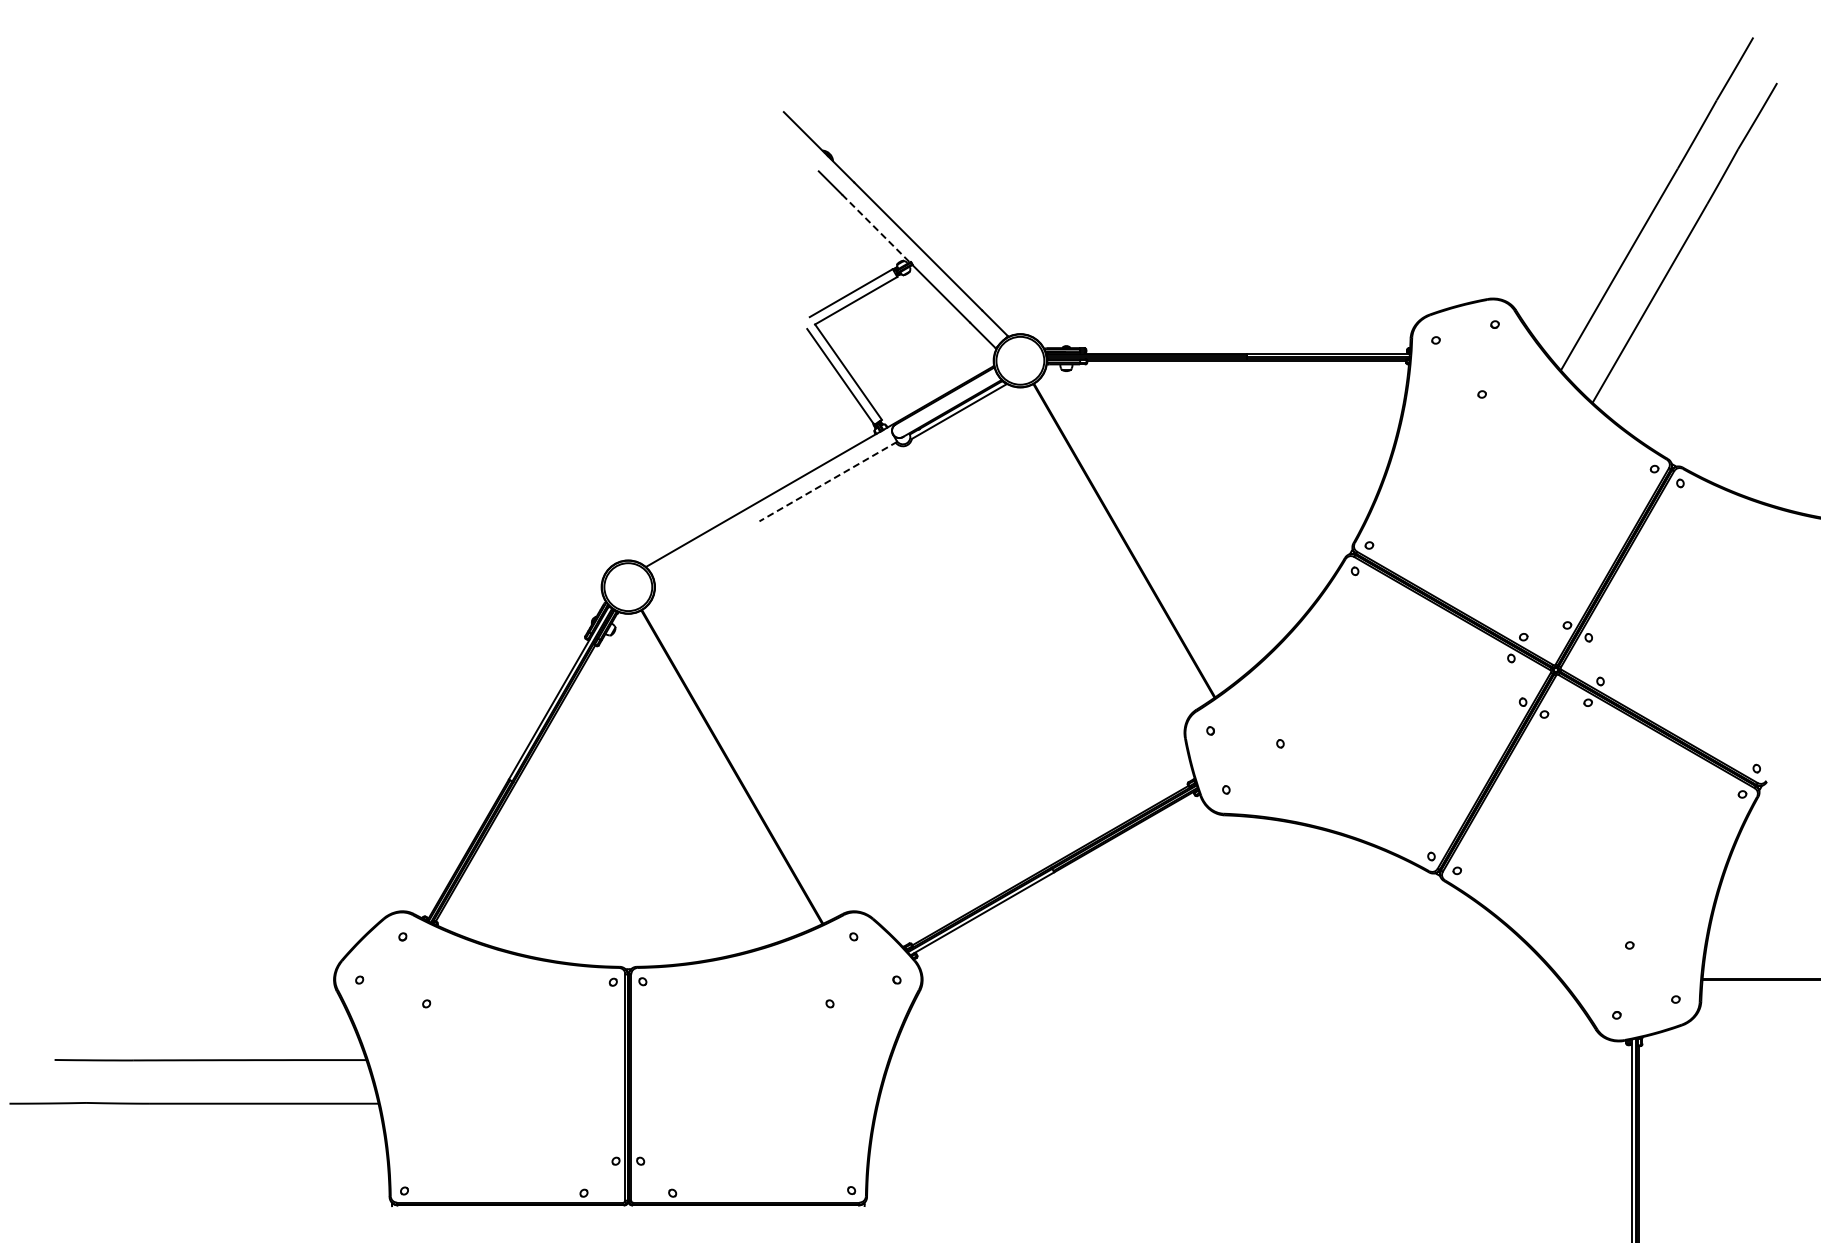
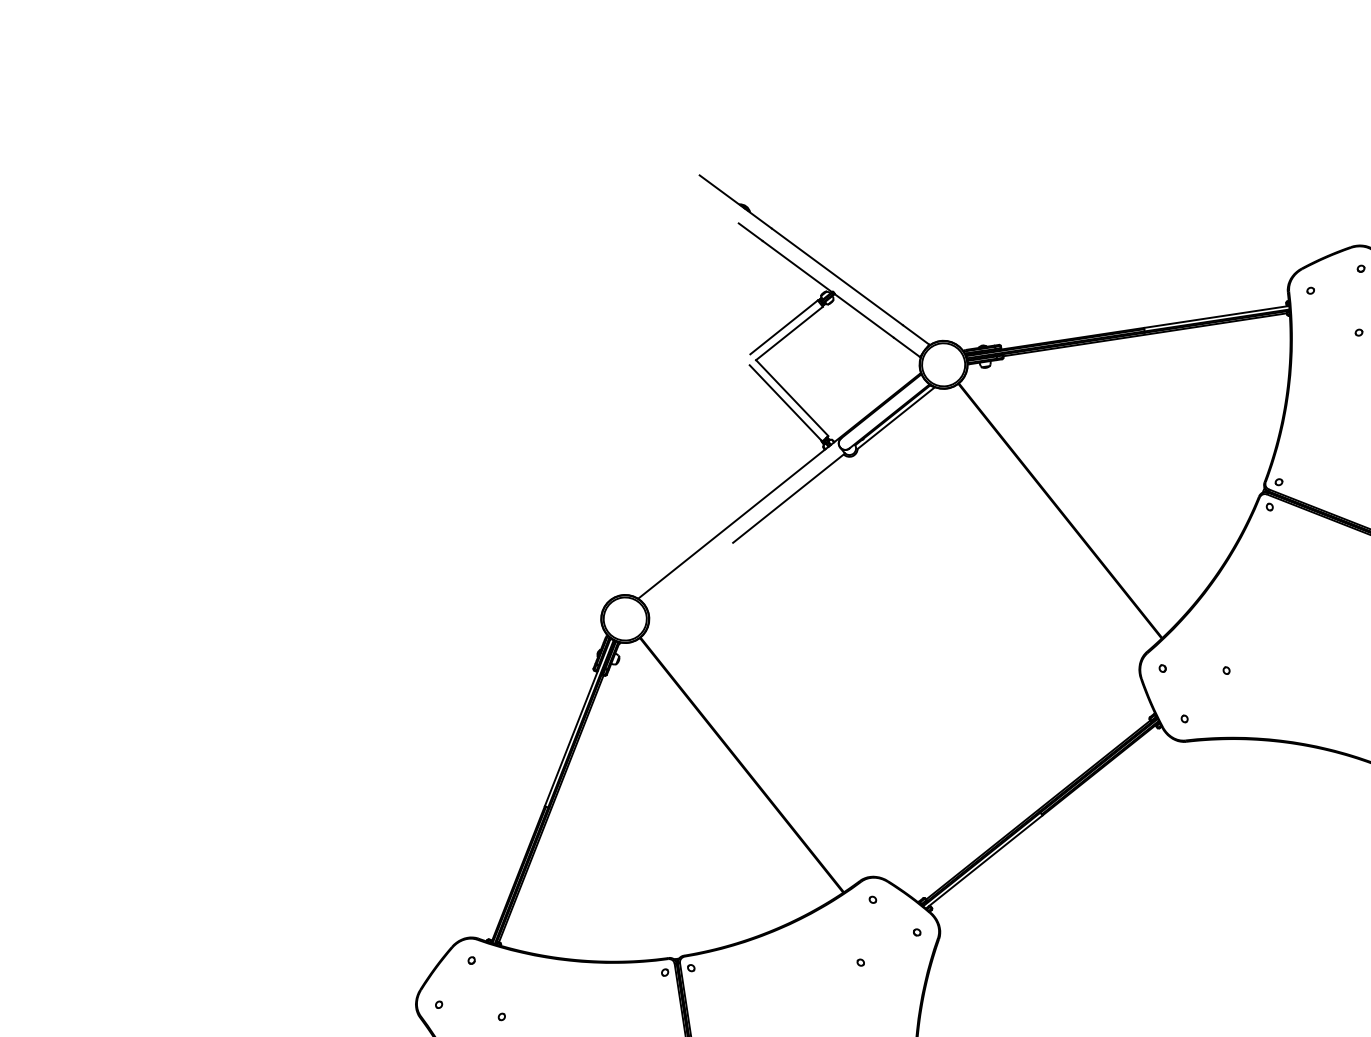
line: (875, 228) -> (796, 266), dashed -> solid
line: (828, 481) -> (789, 498), dashed -> solid

